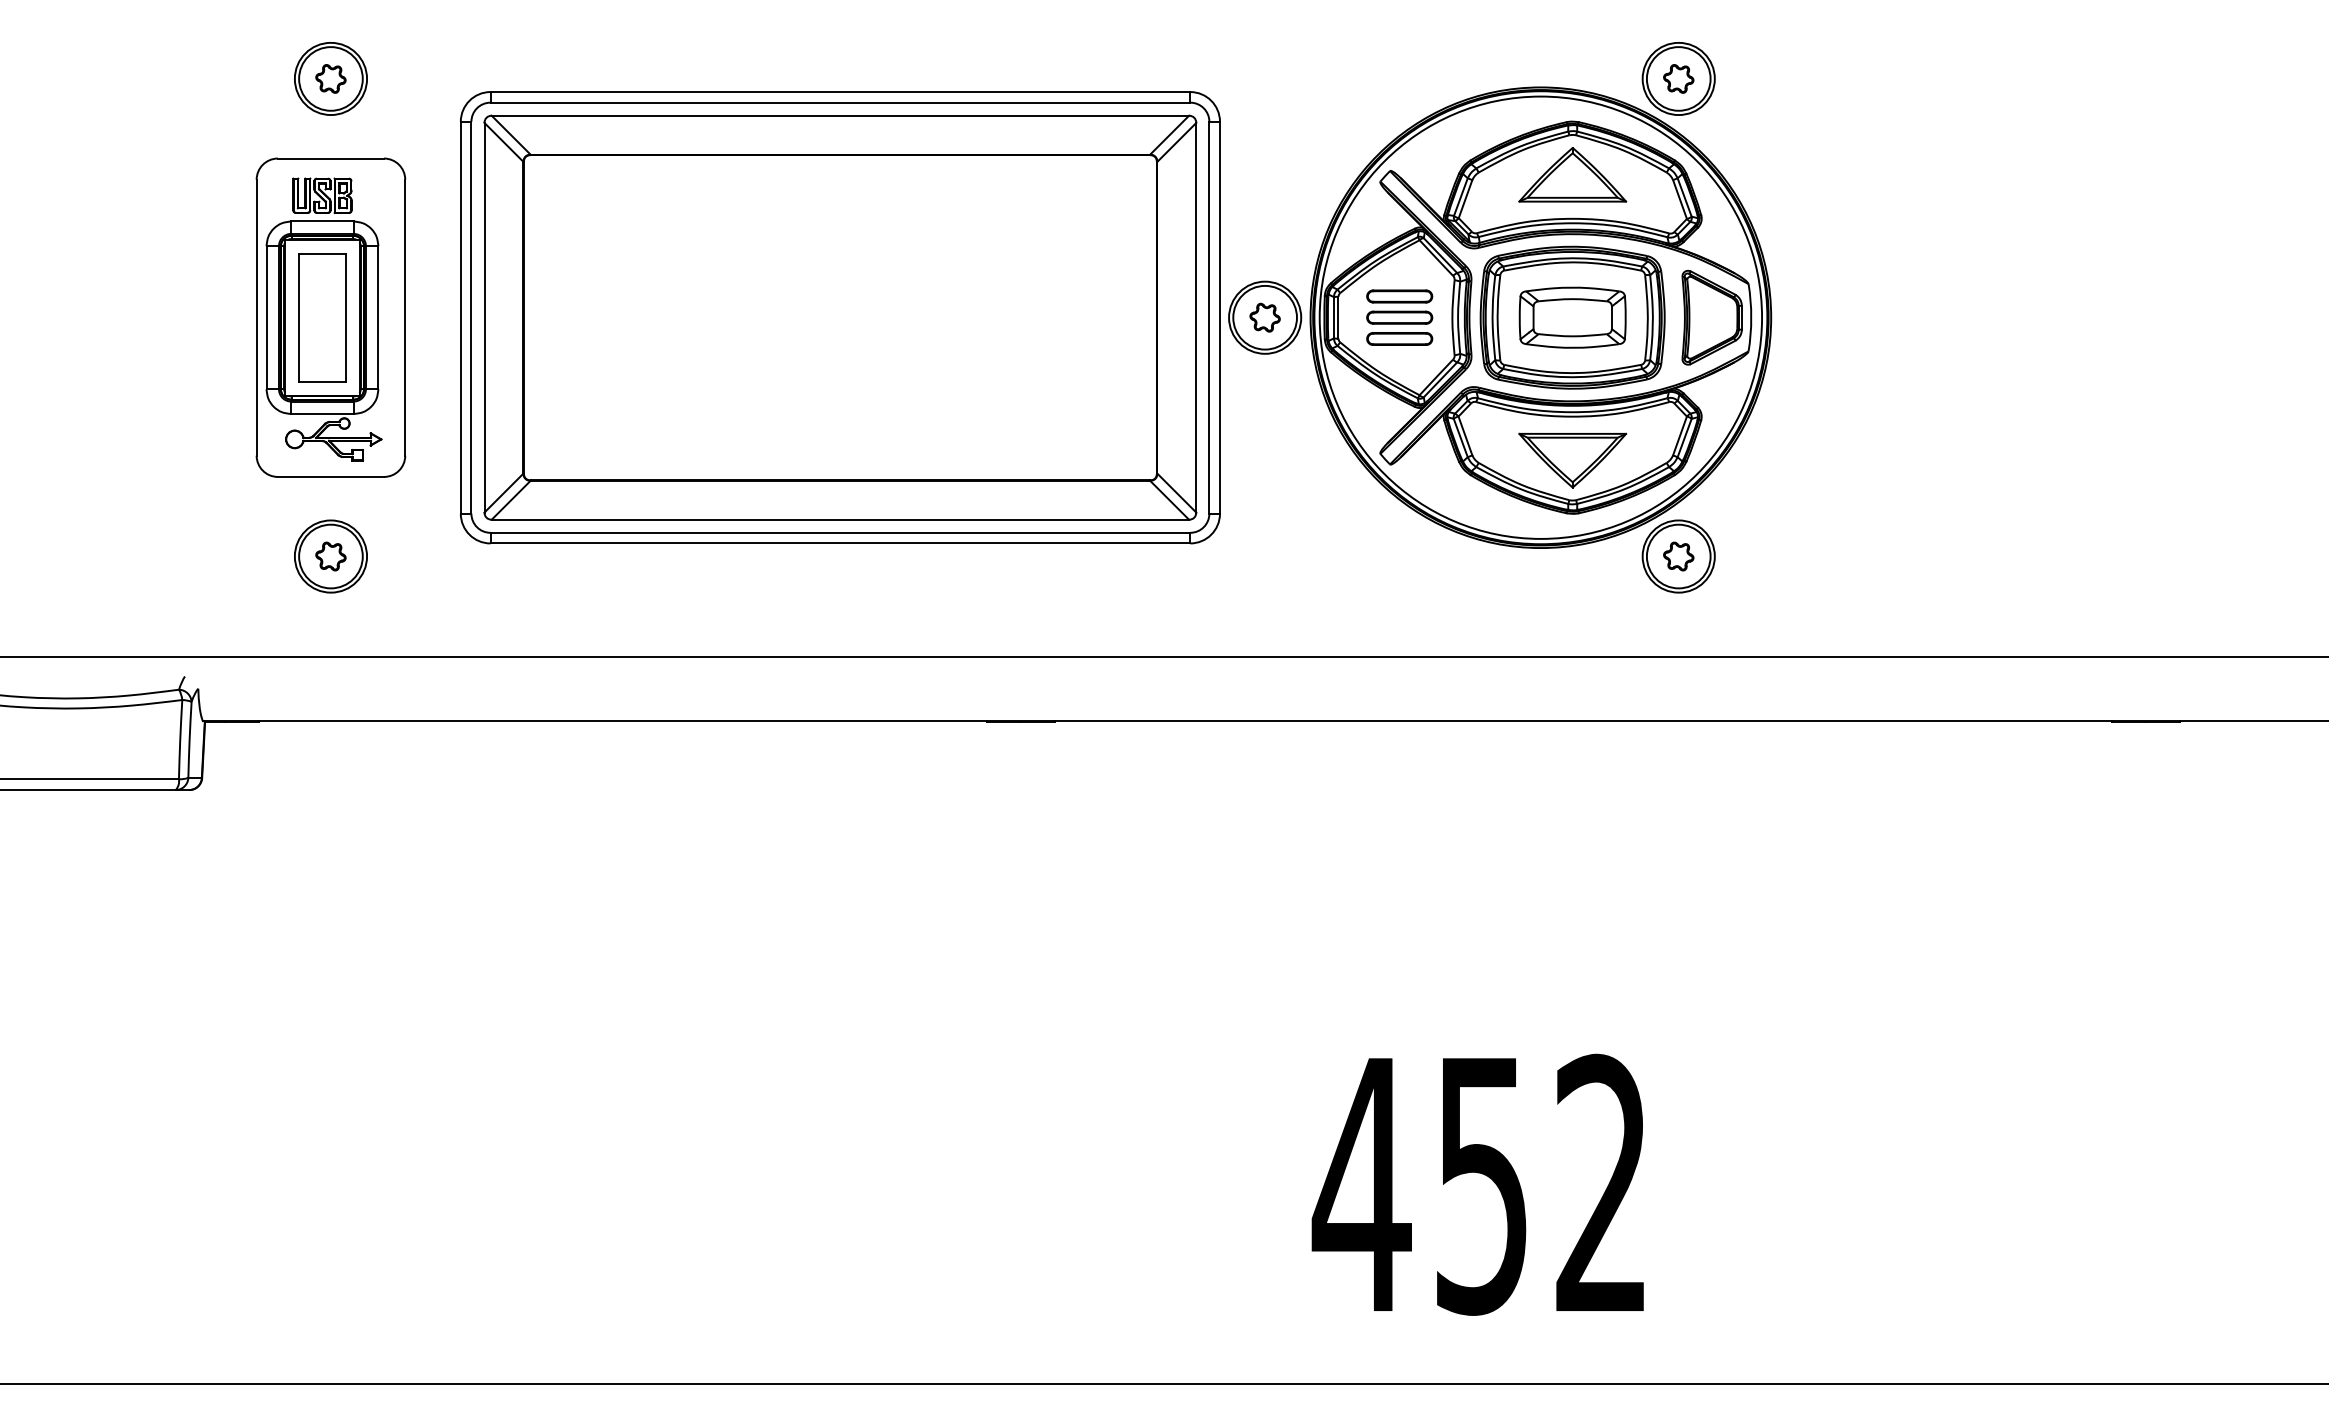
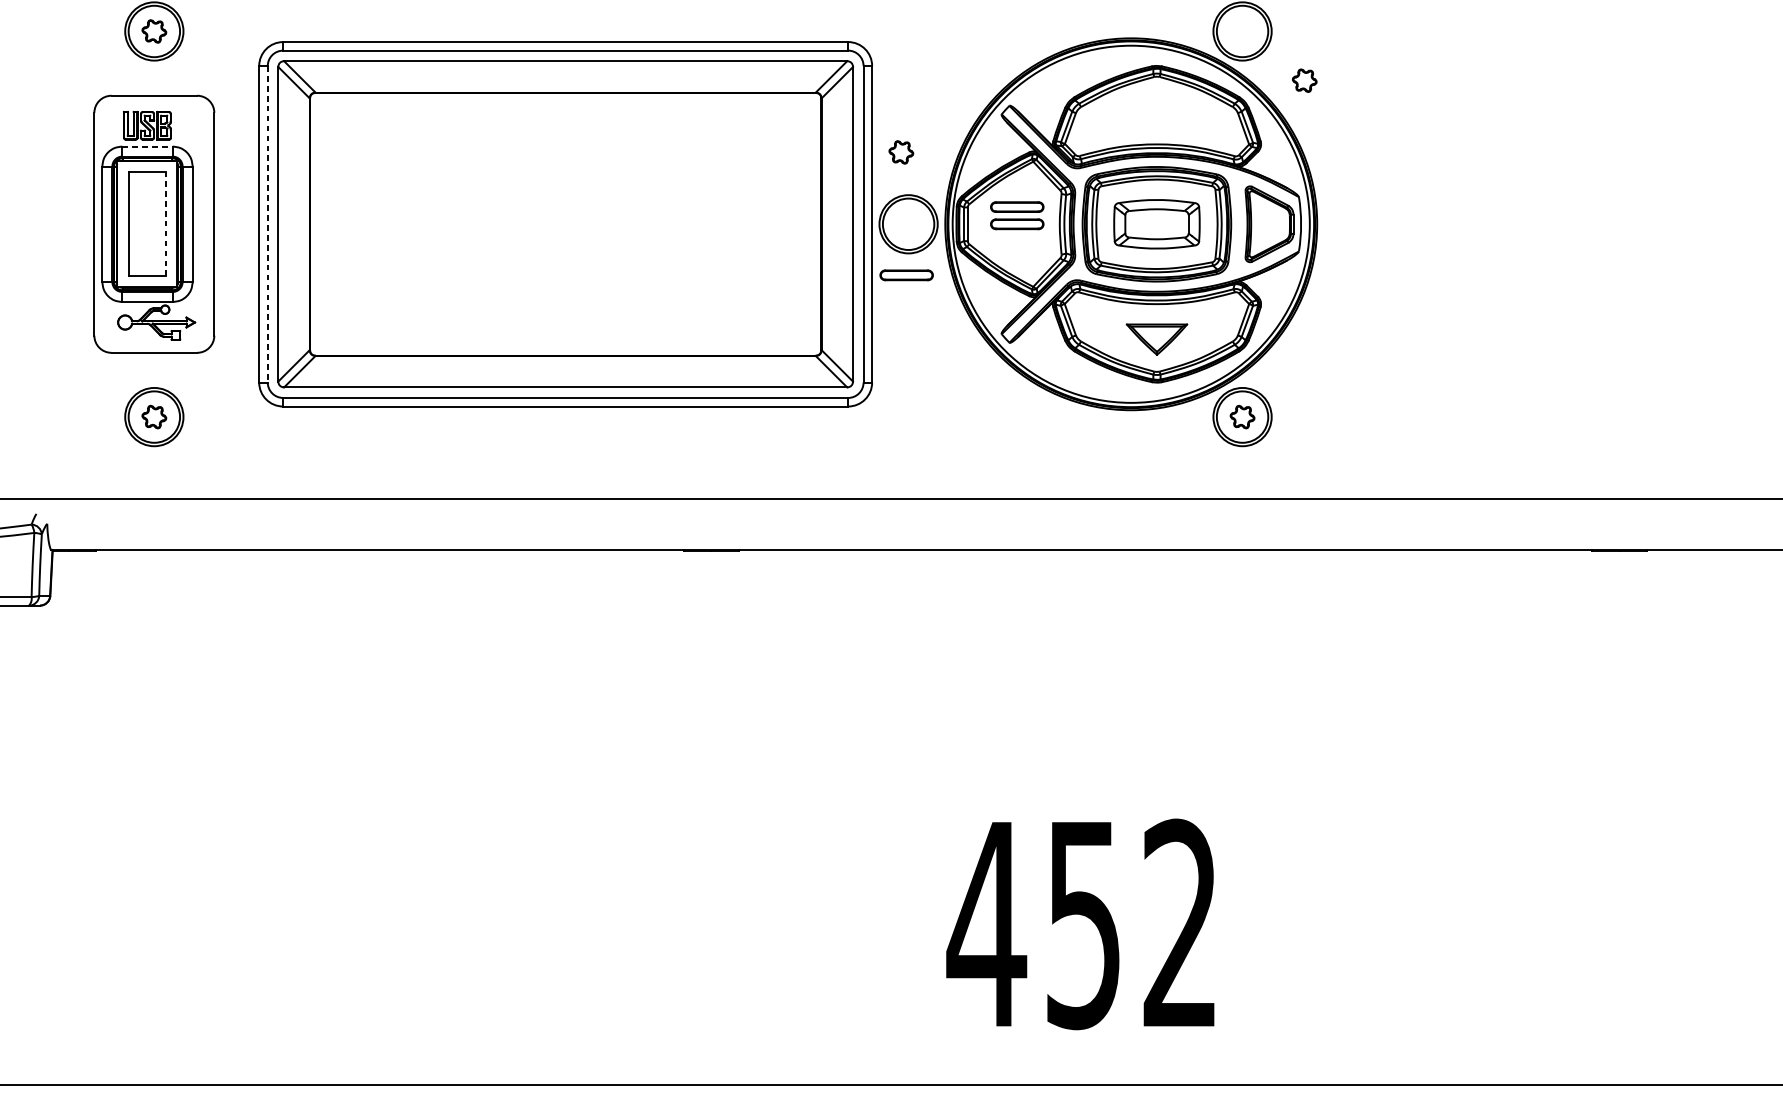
part: (1678, 78) -> (1304, 80), moved
part: (1572, 174) -> (1156, 108), removed
line: (322, 221) -> (147, 146), solid -> dashed
line: (345, 317) -> (166, 224), solid -> dashed
line: (471, 317) -> (267, 224), solid -> dashed
part: (1264, 317) -> (900, 152), moved
part: (1399, 338) -> (906, 274), moved
part: (1572, 460) -> (1156, 339), size x0.7

